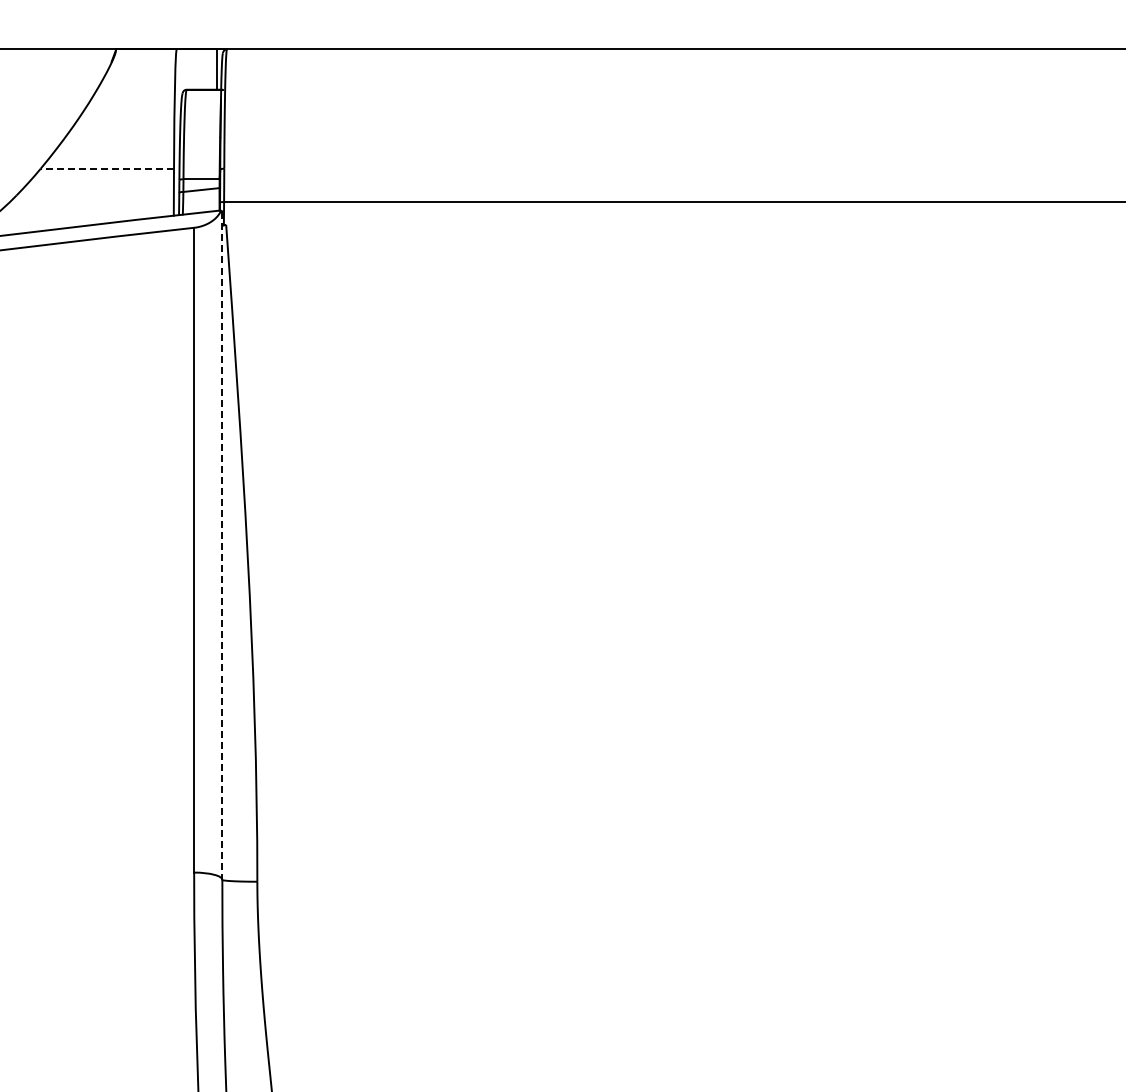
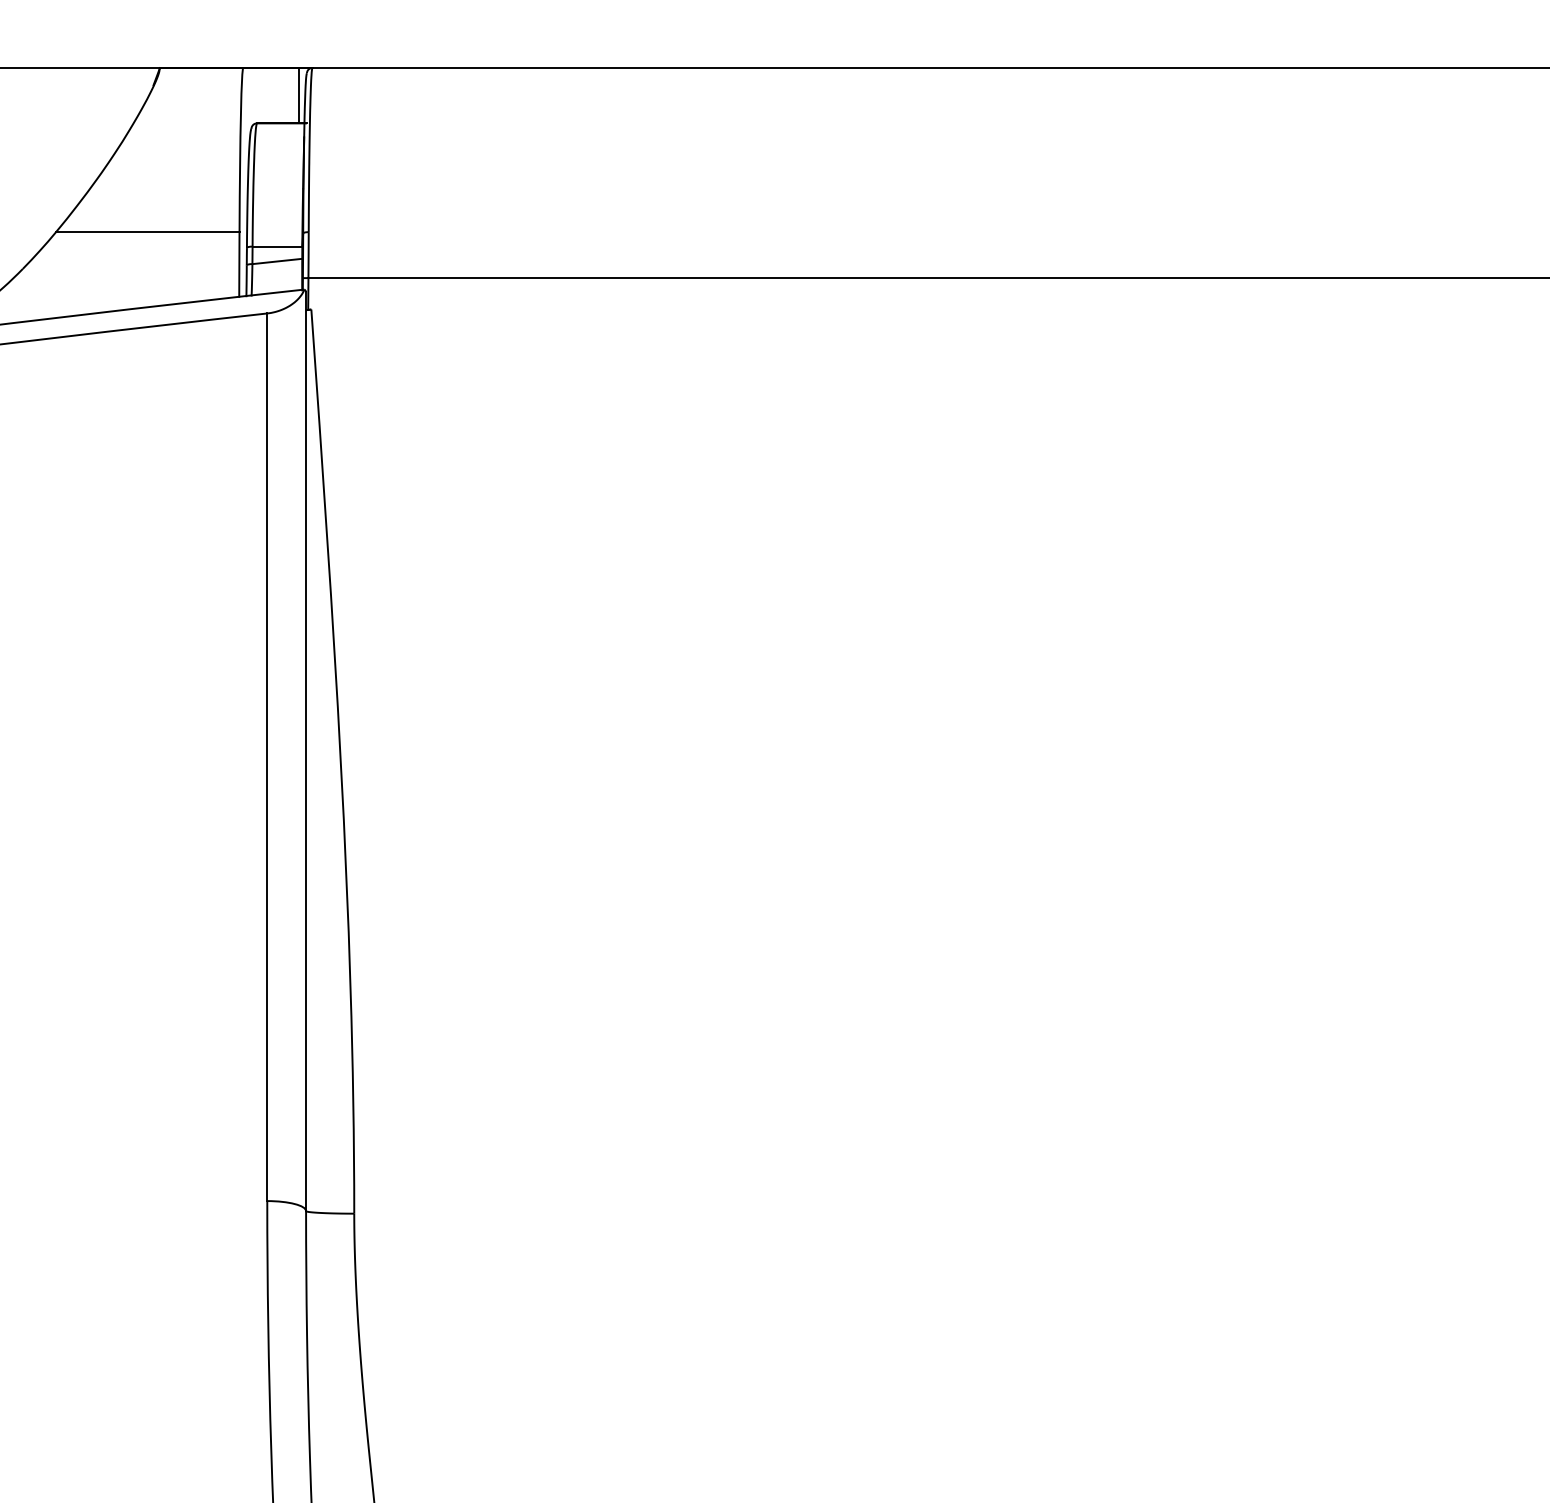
line: (107, 168) -> (147, 231), dashed -> solid
line: (222, 546) -> (306, 752), dashed -> solid

